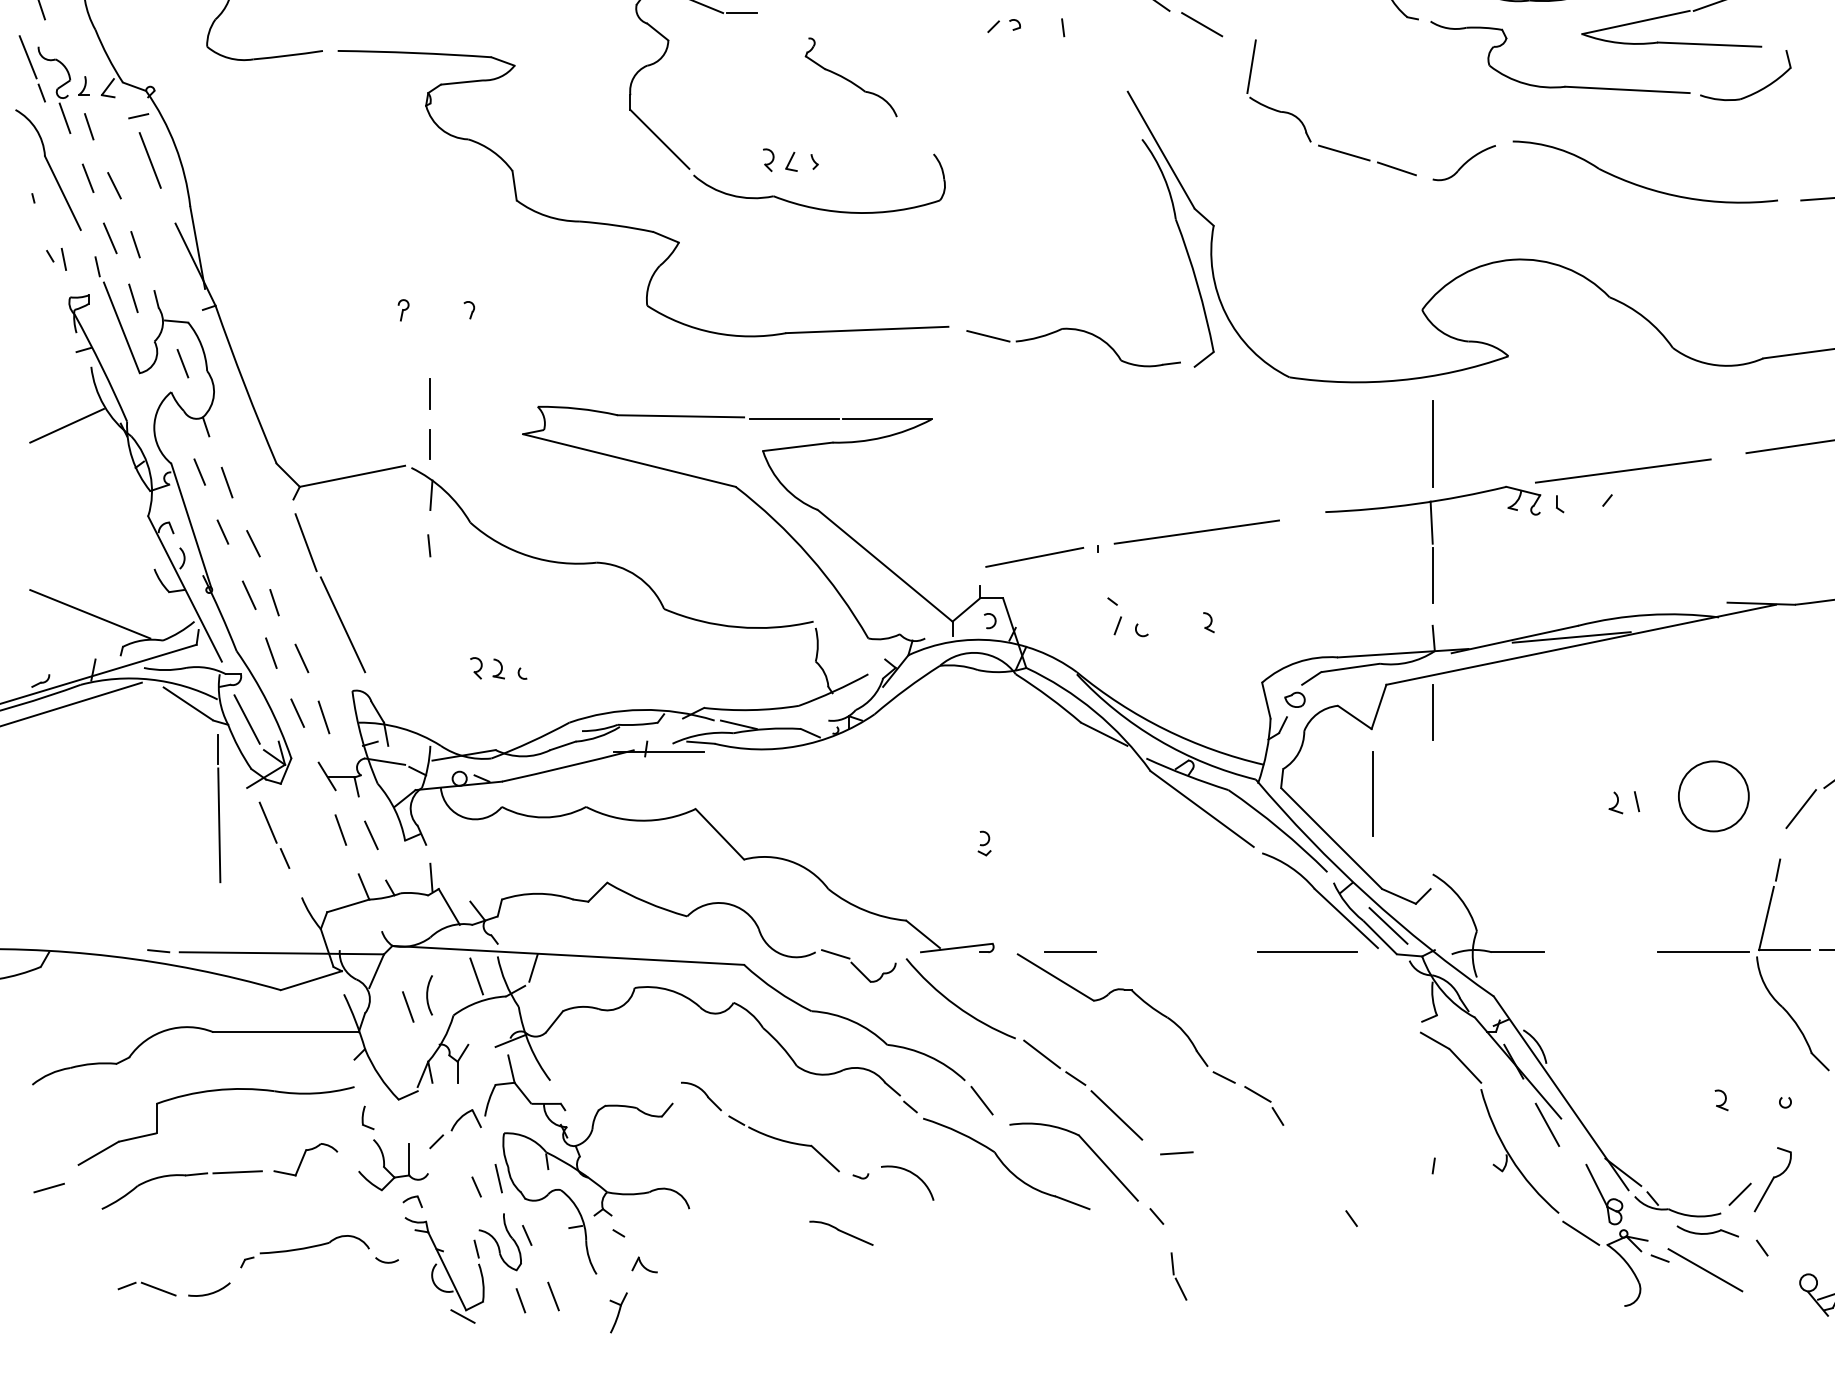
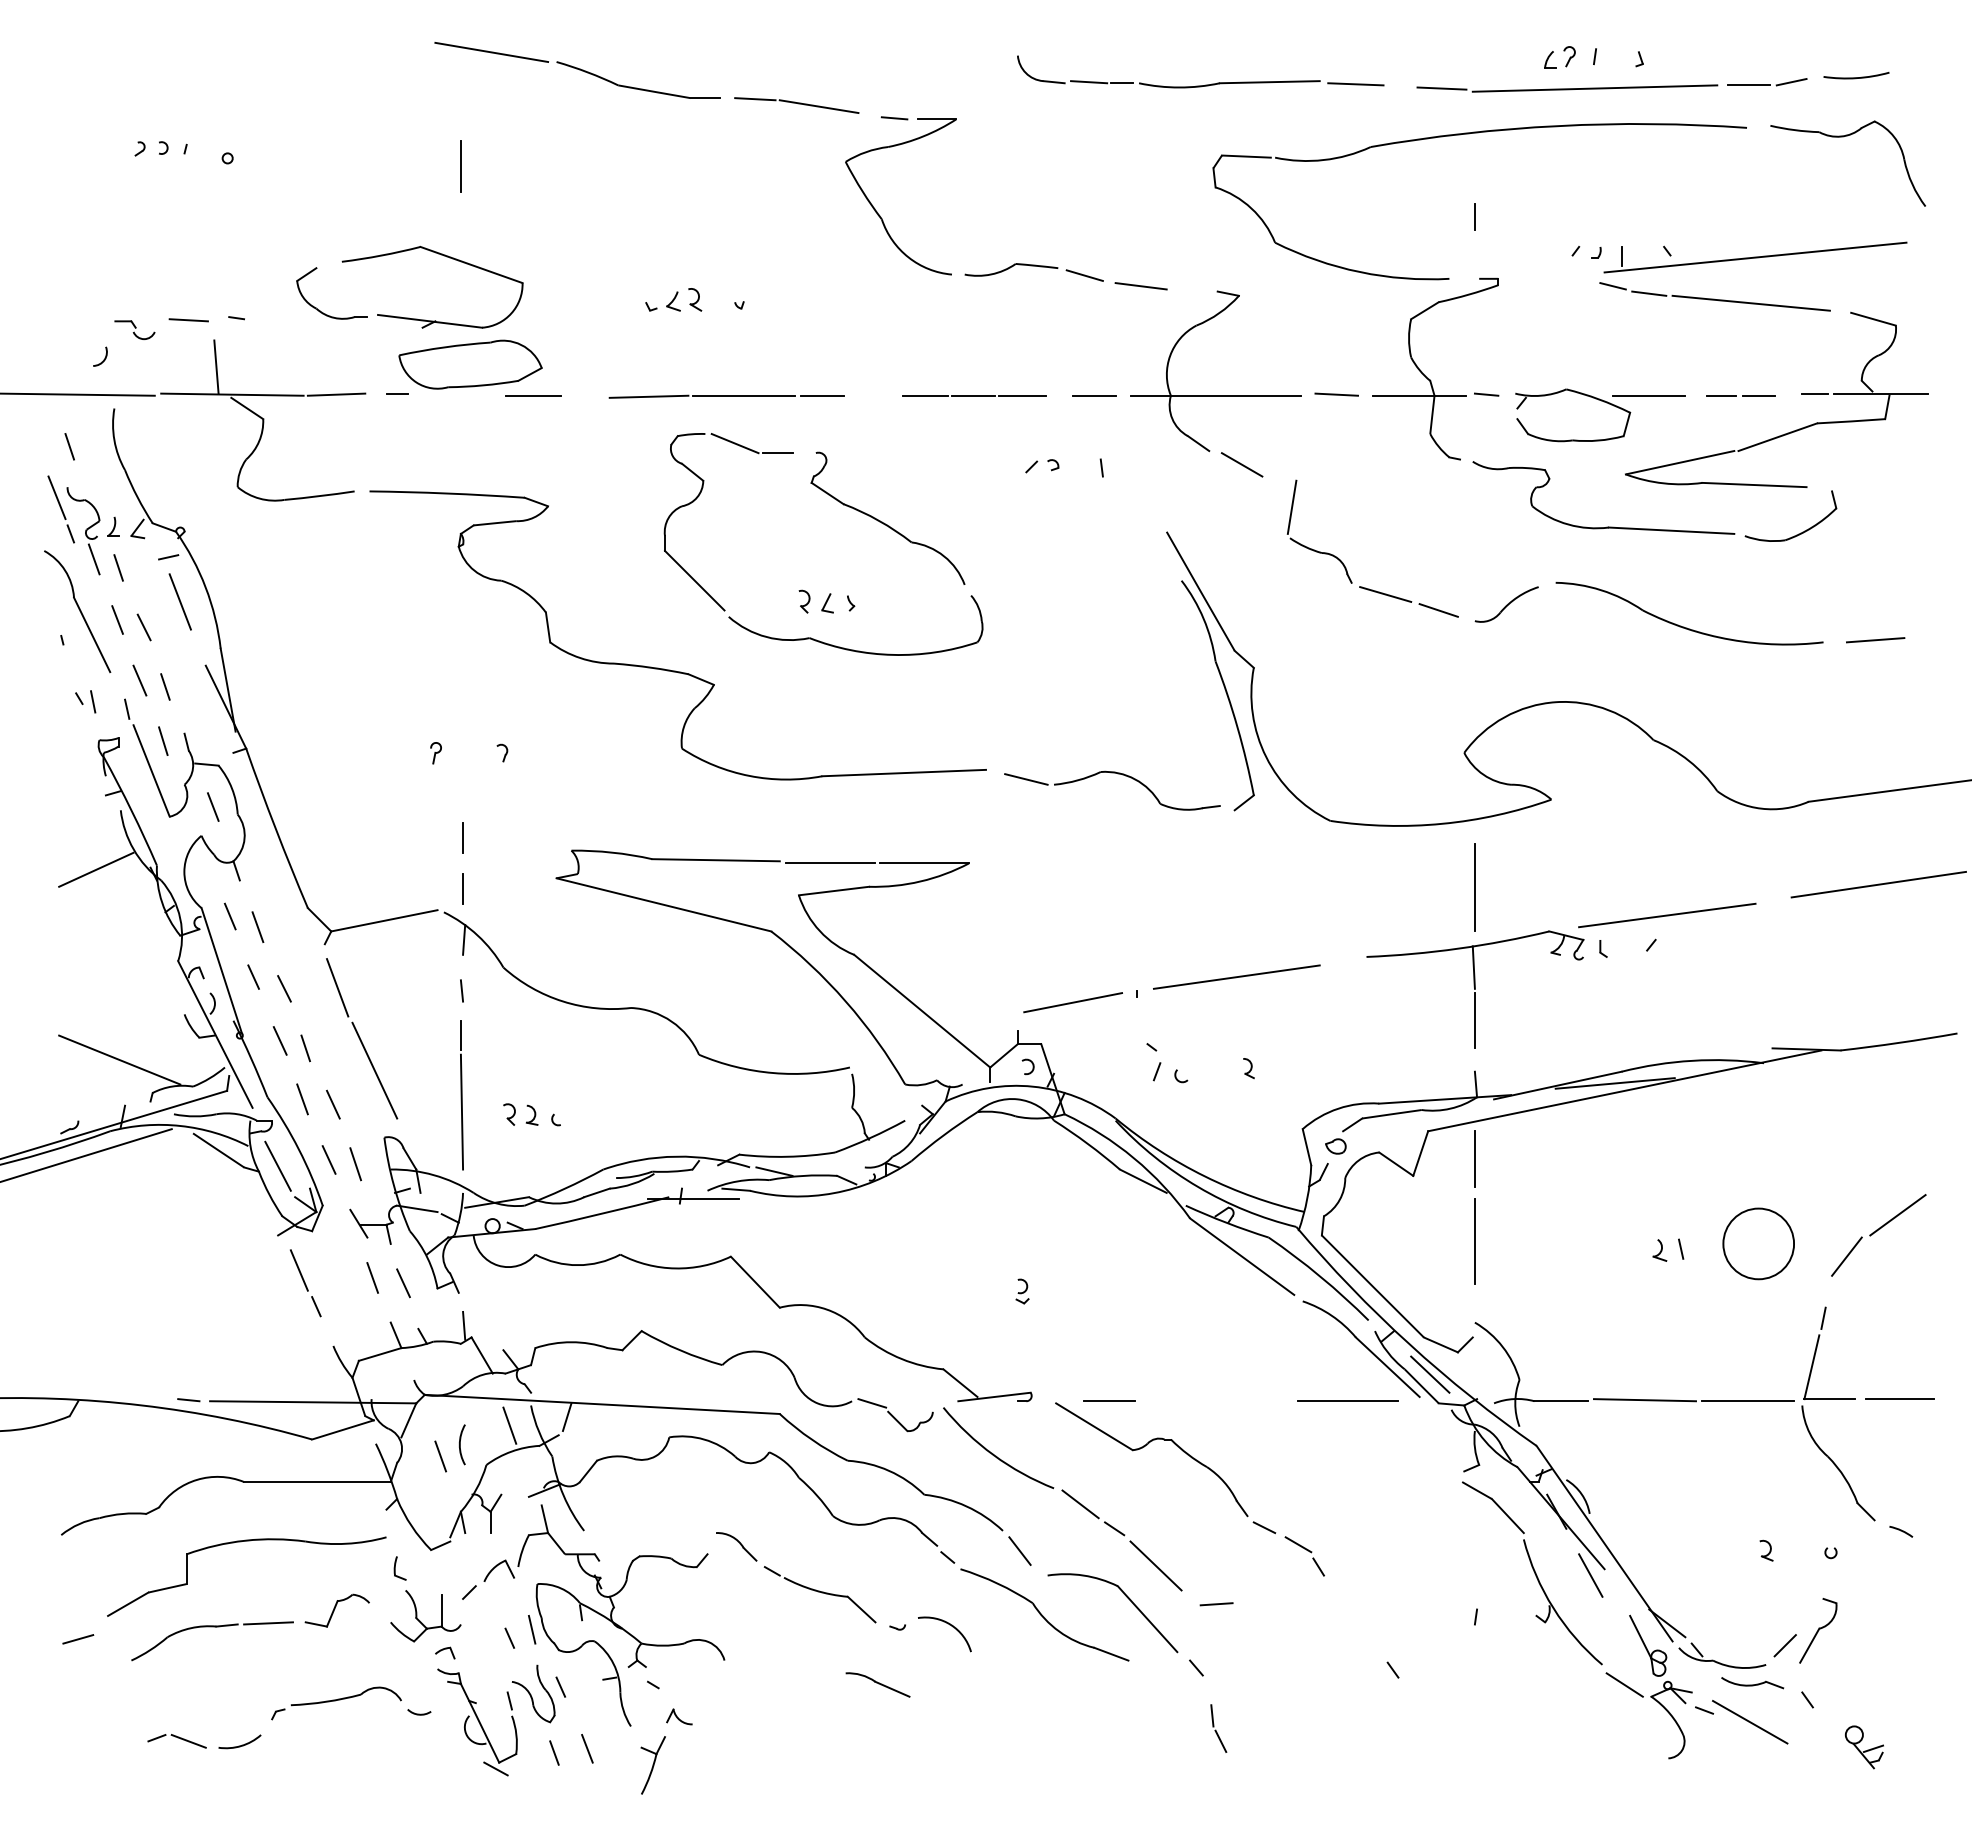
part: (850, 76) -> (887, 517), size x1.67
line: (1372, 793) -> (1474, 1241), moved
line: (218, 808) -> (461, 1095), moved
line: (1600, 951) -> (1644, 1400), added
part: (618, 1313) -> (652, 1765), size x1.43

